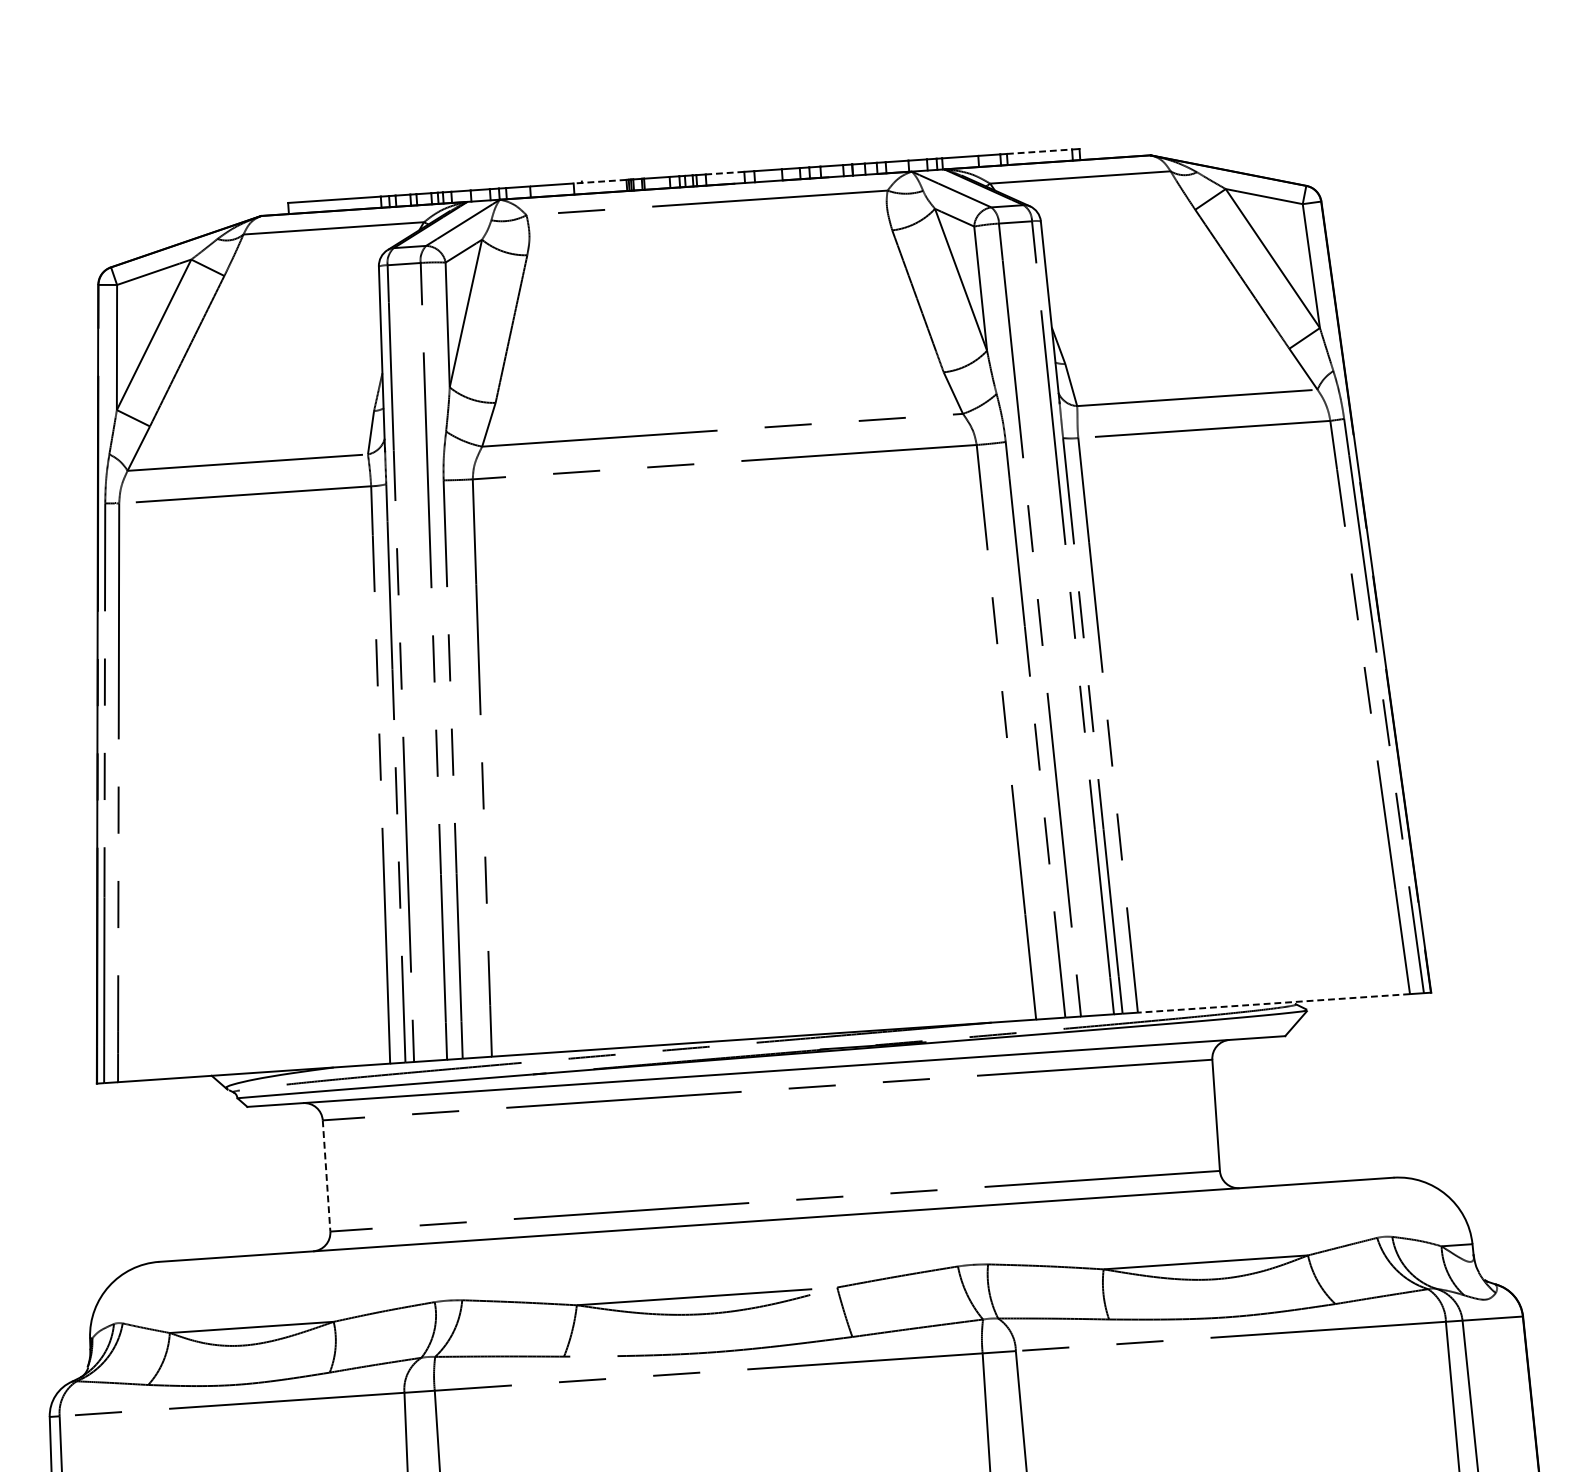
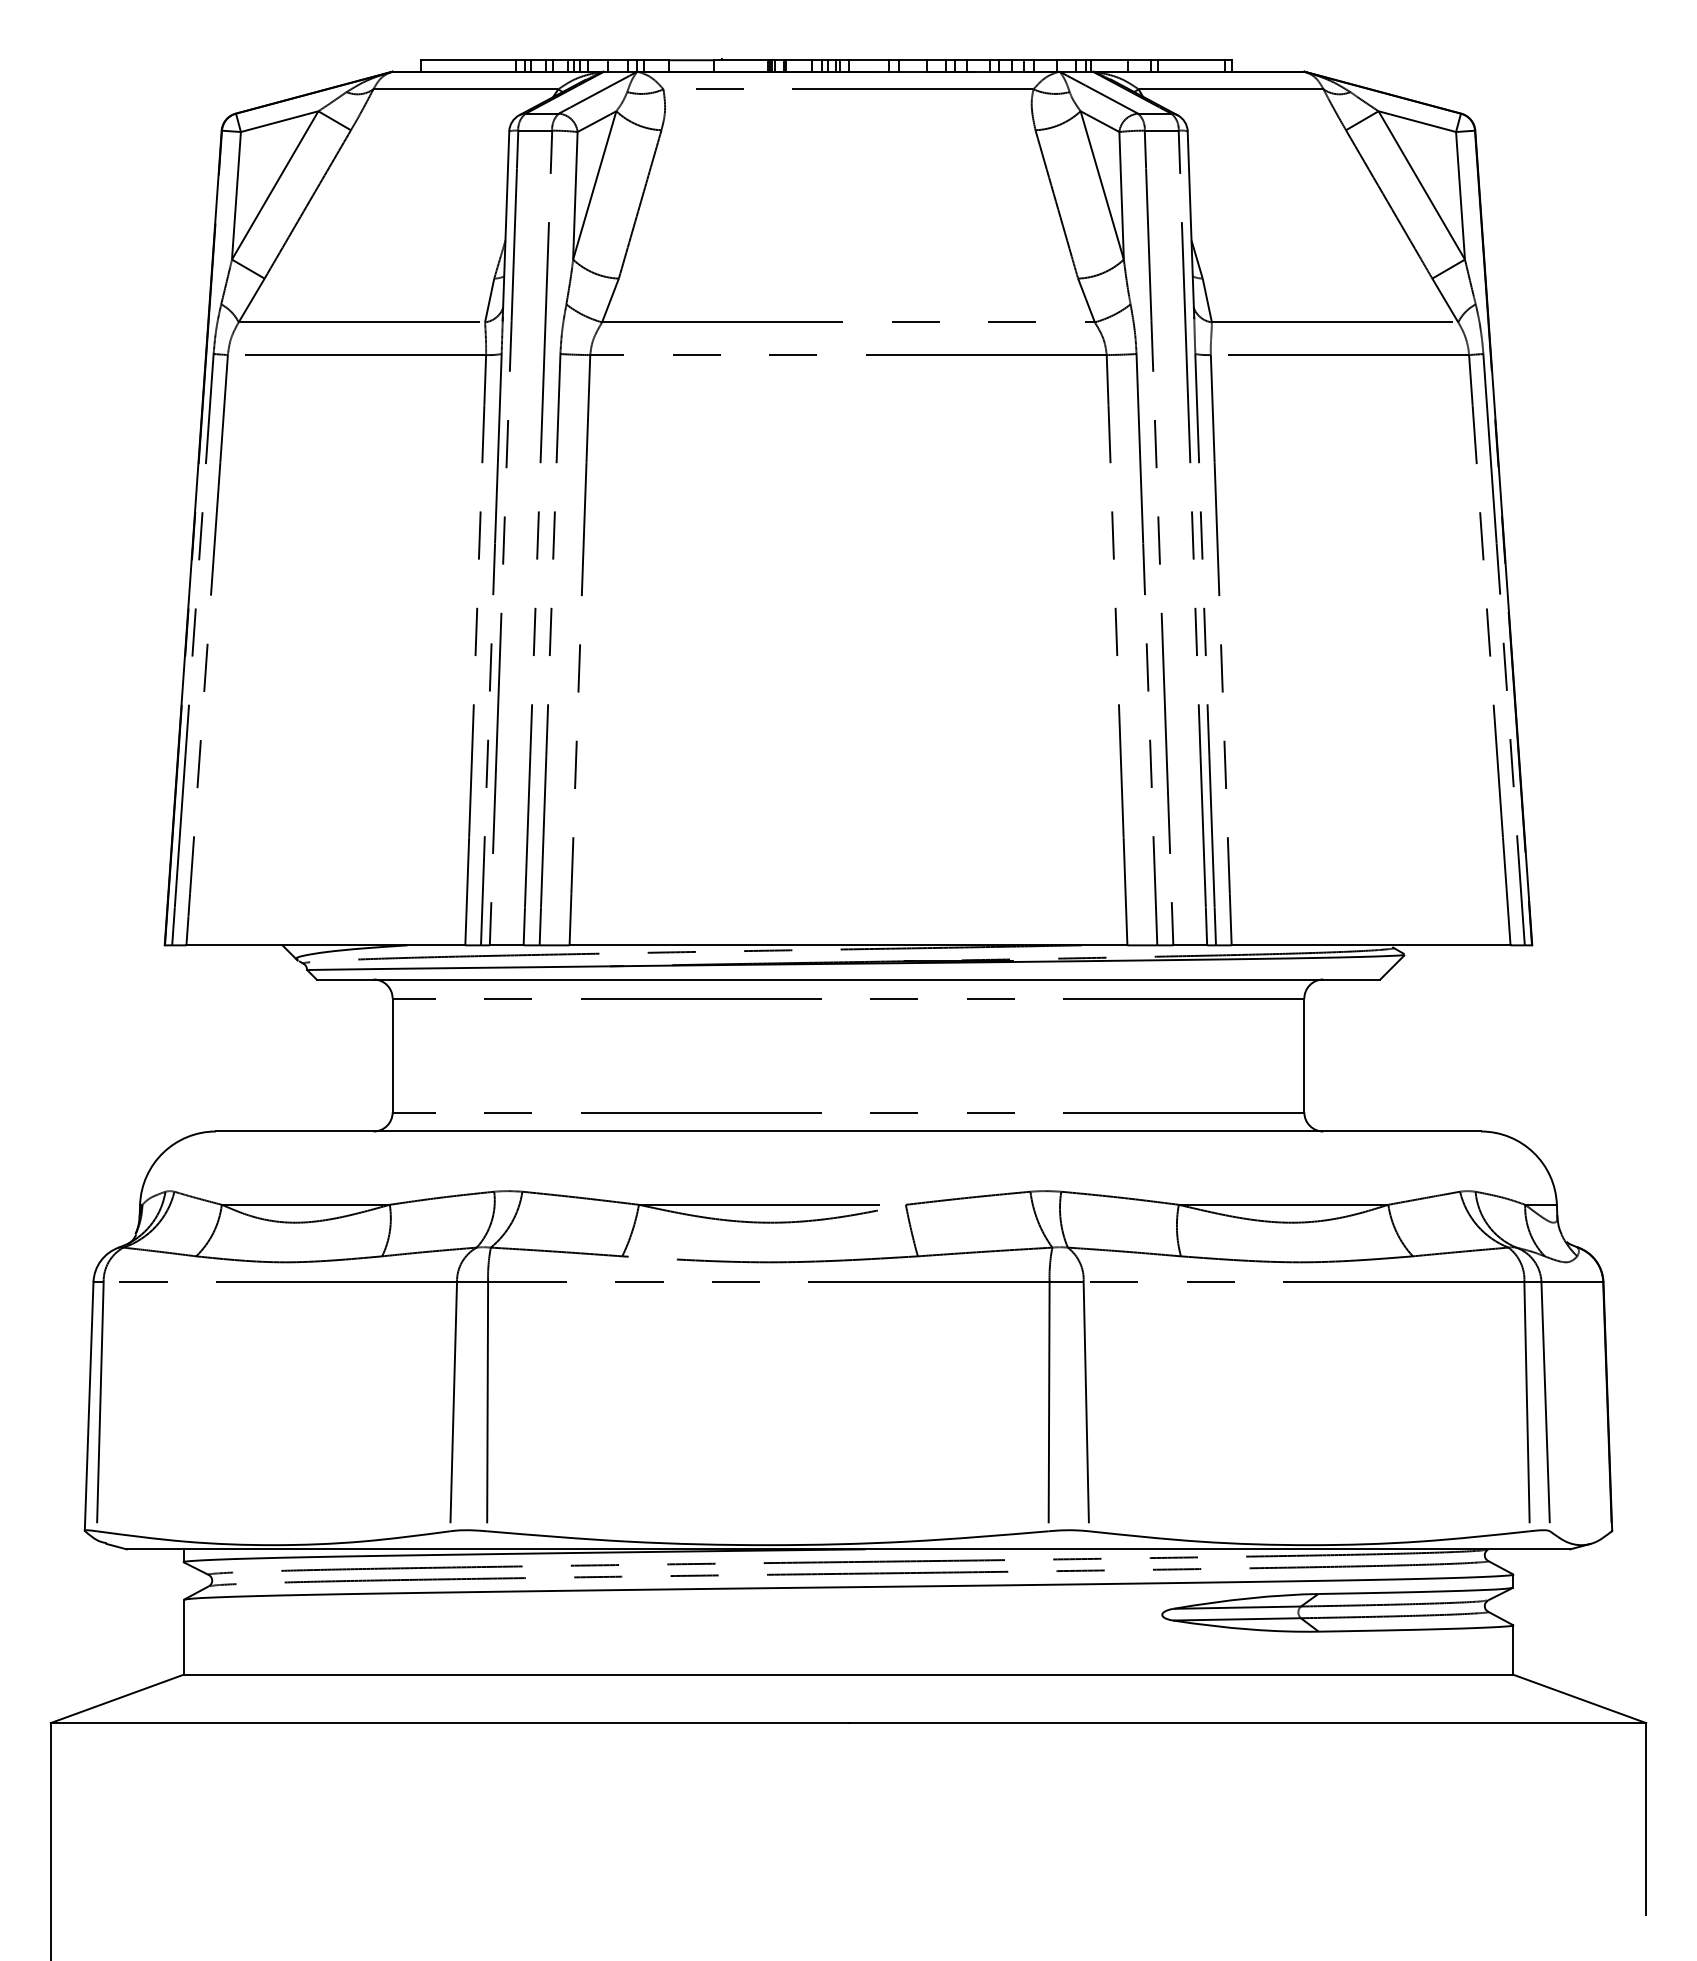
line: (1039, 151) -> (1191, 60), dashed -> solid
line: (724, 173) -> (868, 60), dashed -> solid
line: (599, 181) -> (740, 60), dashed -> solid
line: (1273, 1003) -> (1370, 945), dashed -> solid
line: (326, 1175) -> (392, 1055), dashed -> solid

